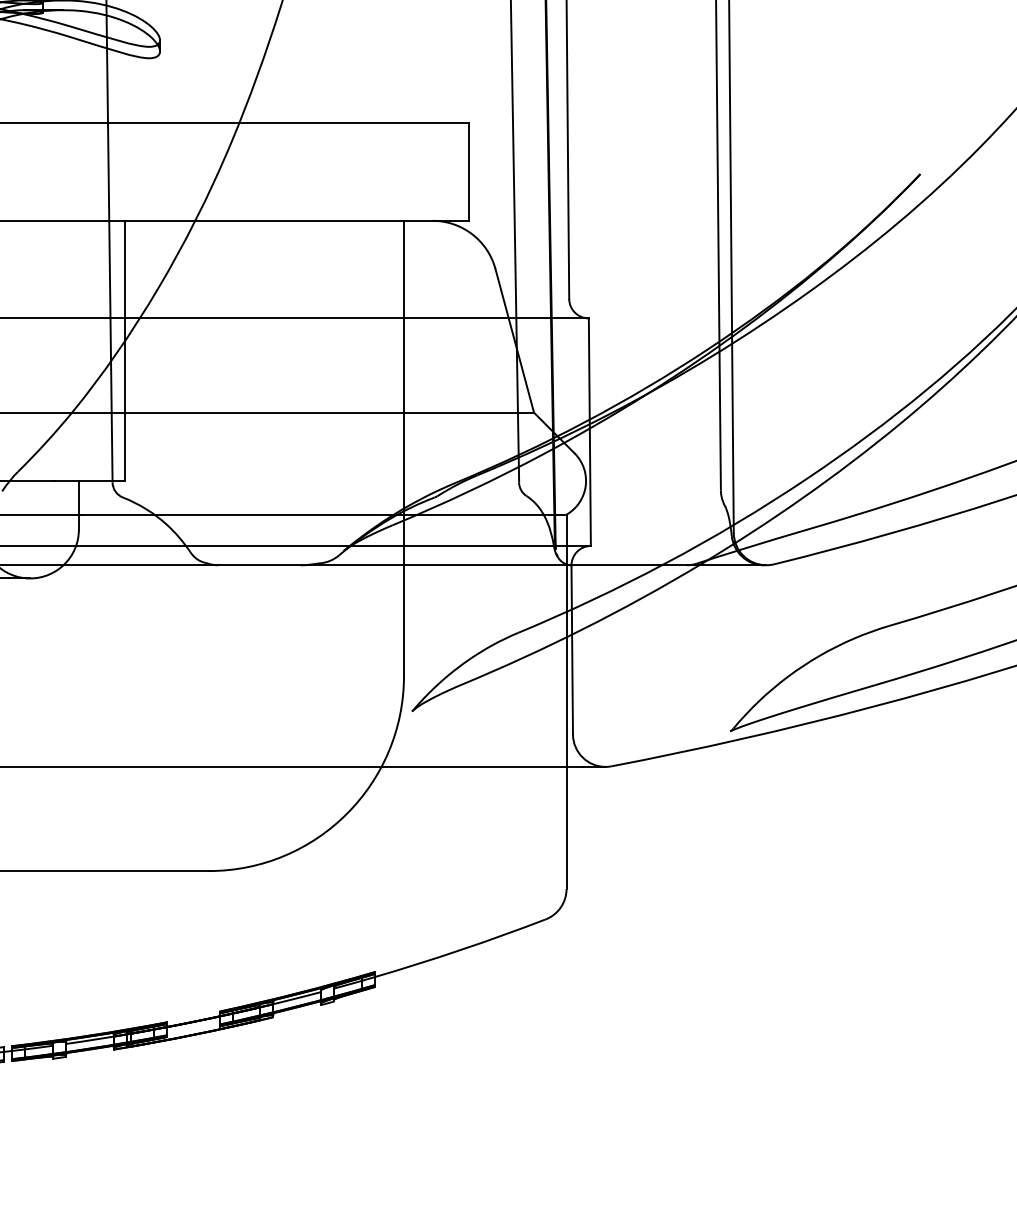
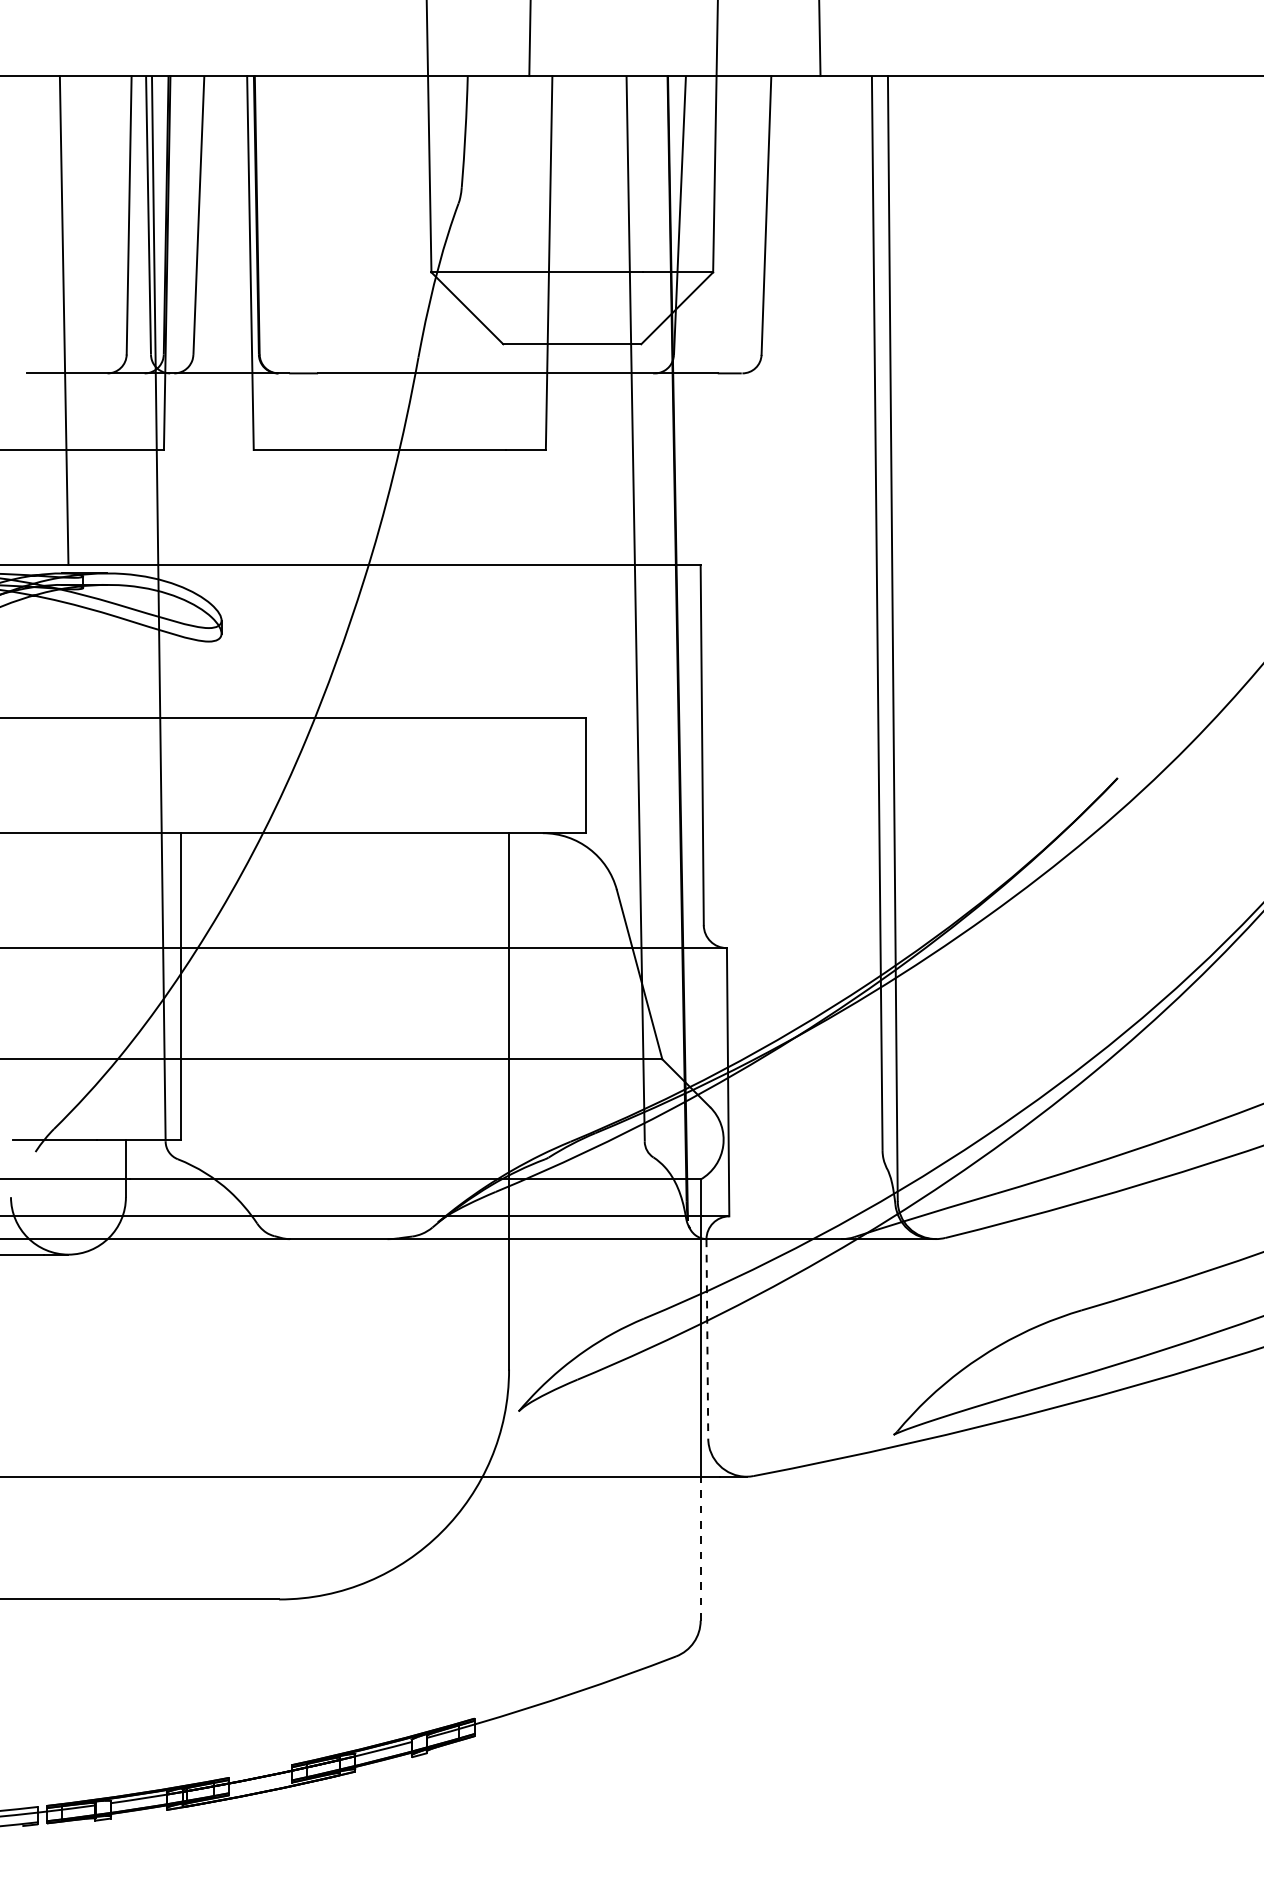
line: (572, 650) -> (707, 1339), solid -> dashed
line: (566, 827) -> (700, 1548), solid -> dashed

